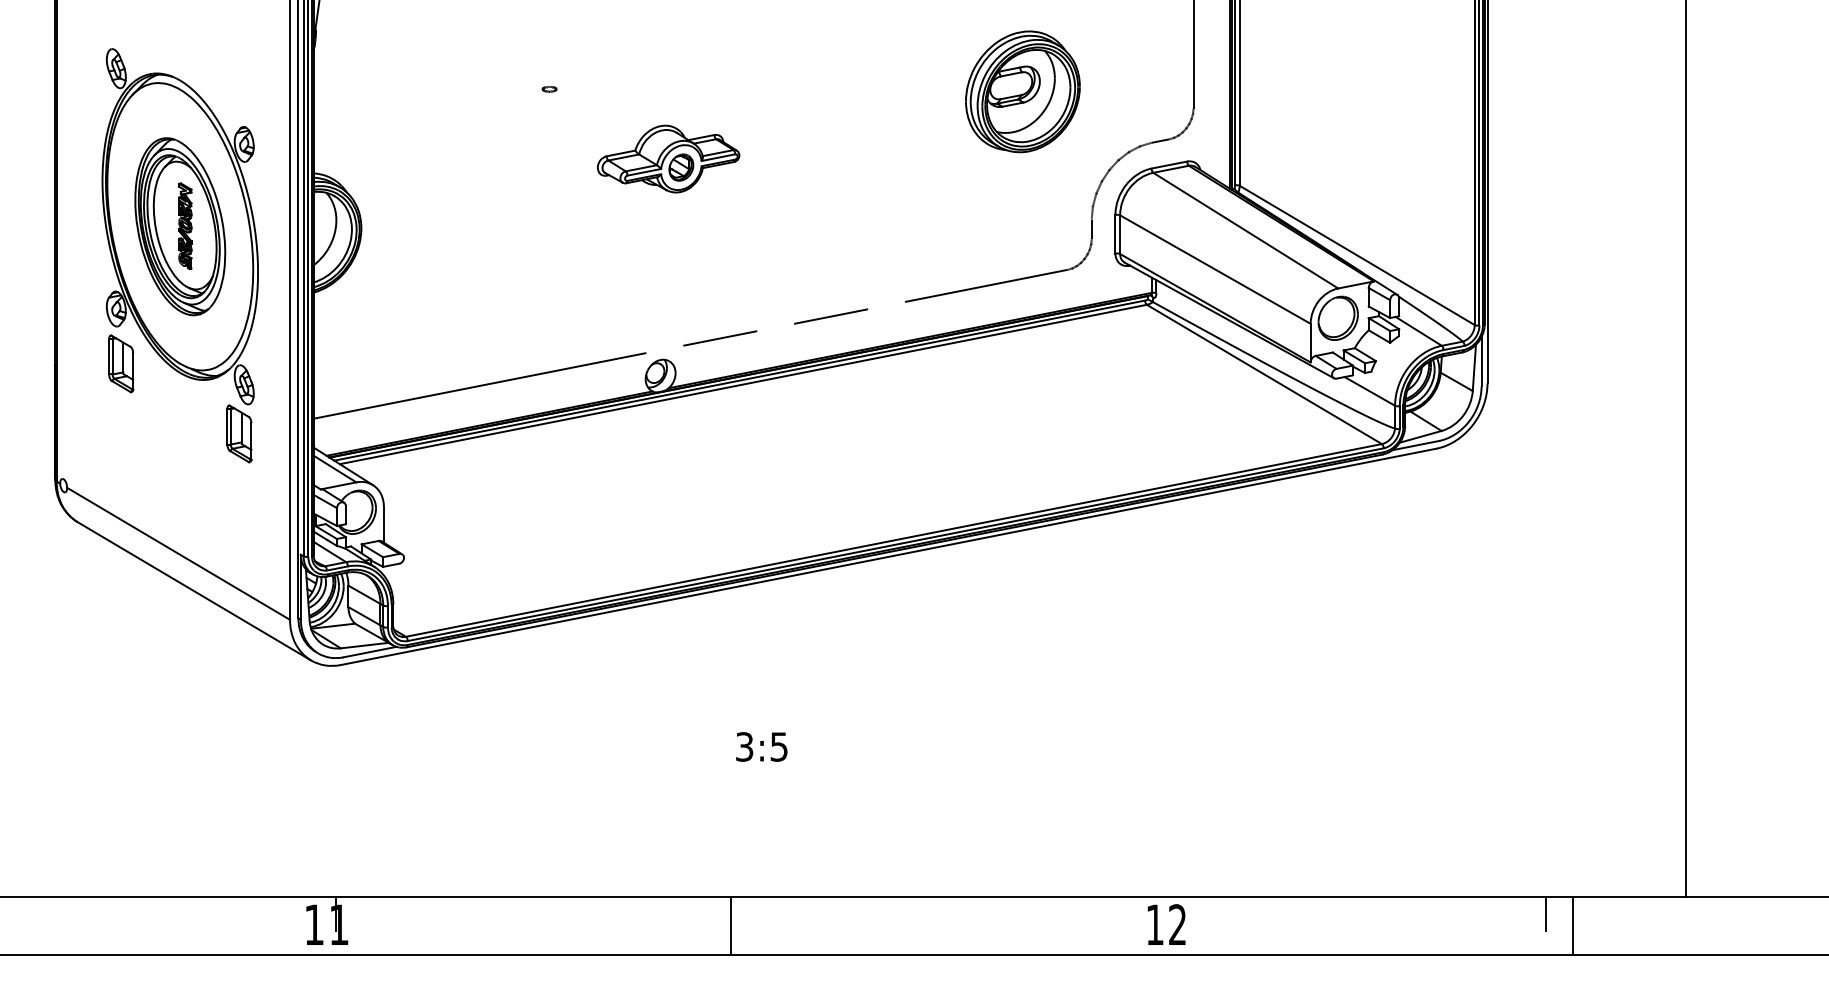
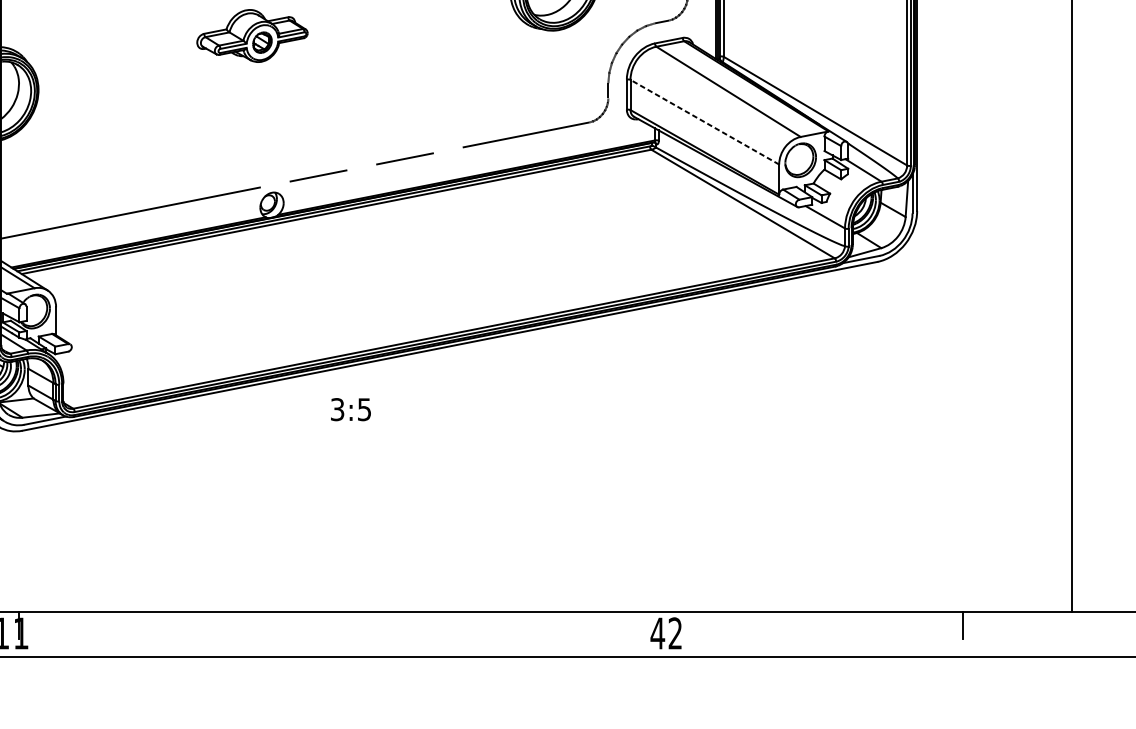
part: (668, 158) -> (252, 35), moved
line: (1215, 269) -> (704, 122), solid -> dashed
text: (761, 746) -> (350, 409), moved
text: (1154, 924) -> (657, 633), 12 -> 42
line: (730, 925) -> (326, 633), removed
line: (1572, 925) -> (983, 633), removed

